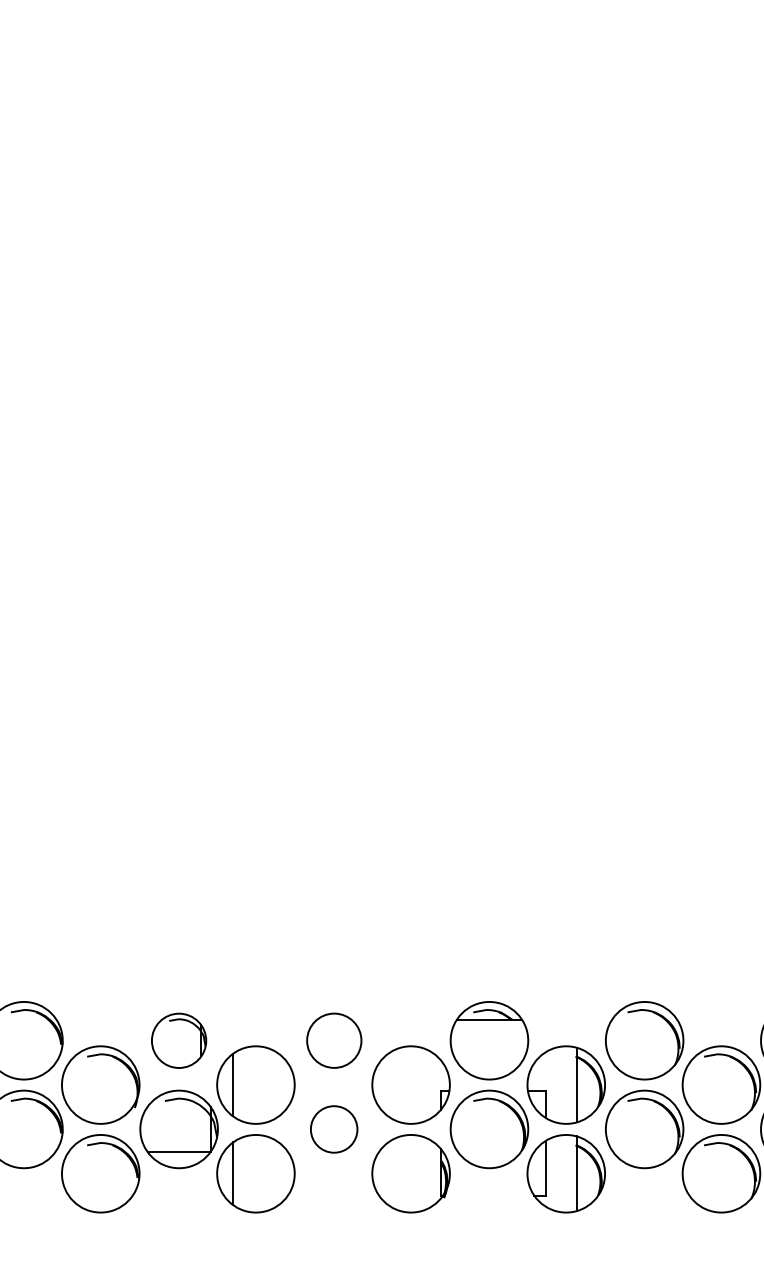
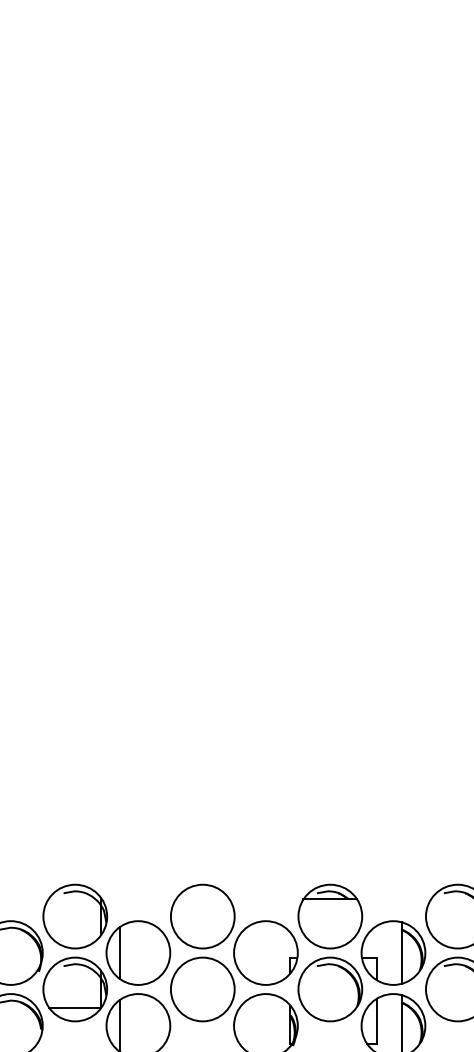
part: (178, 1040) -> (74, 916), size x1.43
circle: (334, 1040) -> (202, 916), size x1.43
circle: (333, 1129) -> (202, 989), size x1.67

